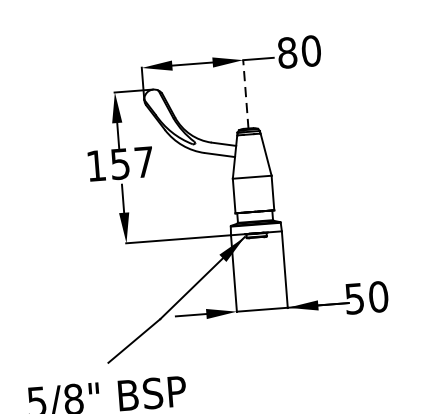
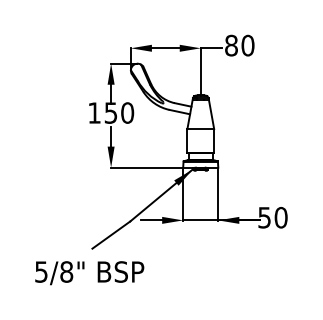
line: (245, 93) -> (200, 71), dashed -> solid
text: (144, 161) -> (127, 112), 157 -> 150

